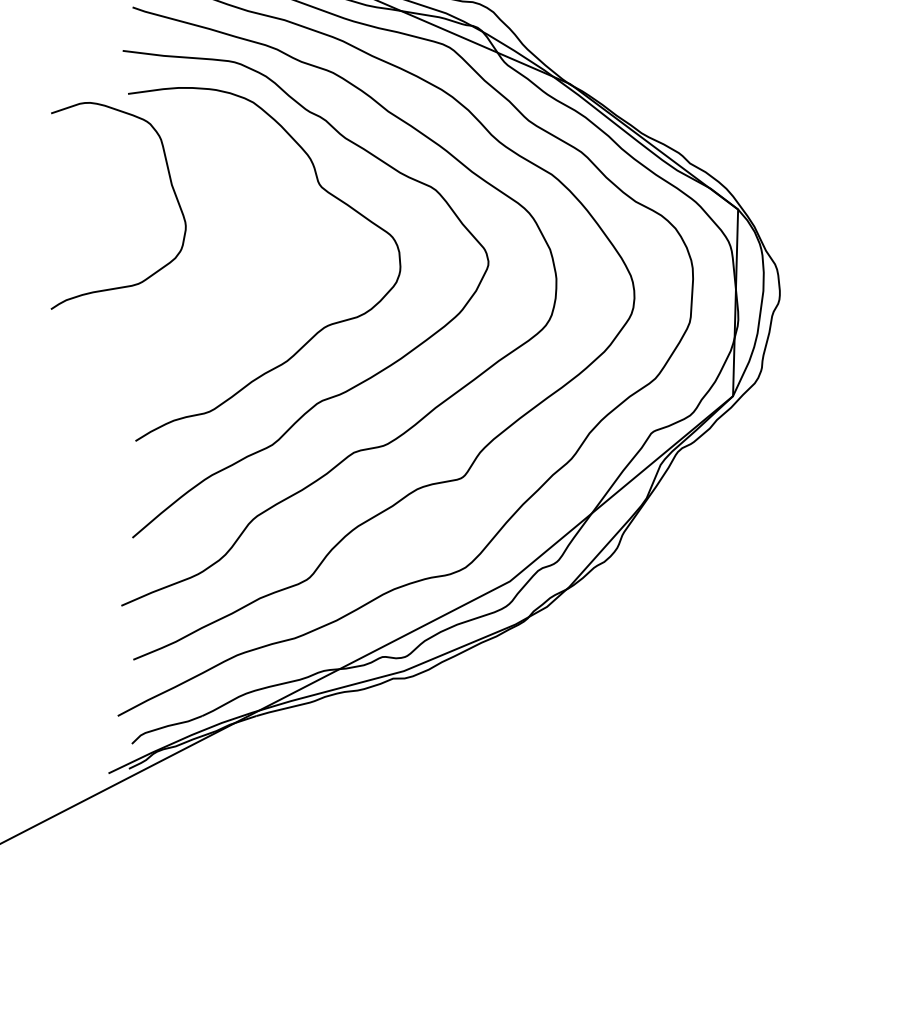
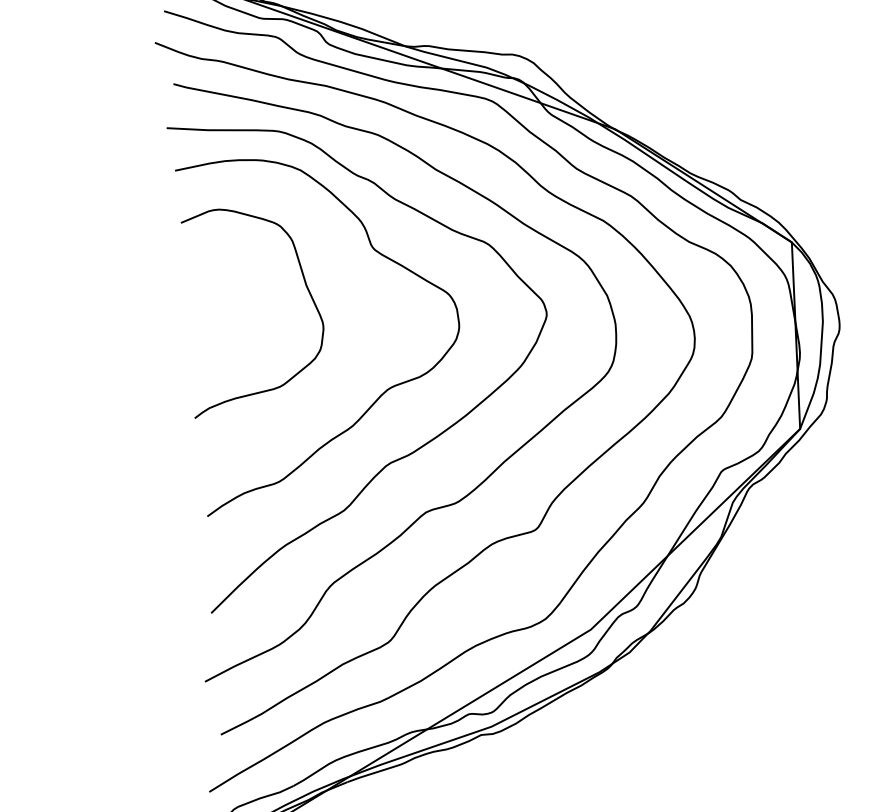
curve: (171, 187) -> (306, 288), moved

